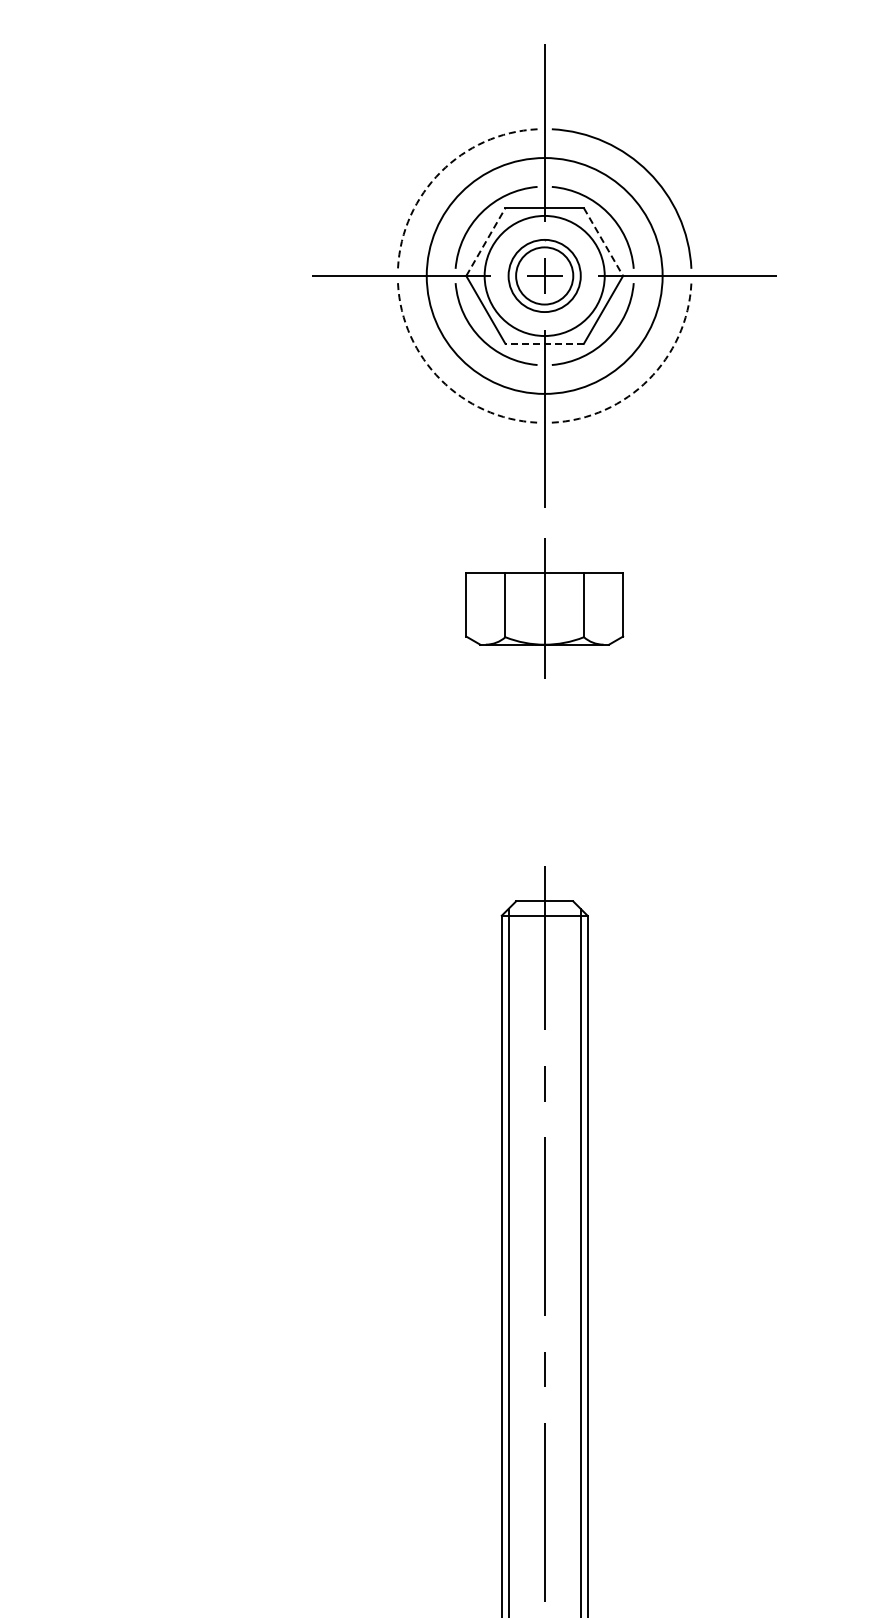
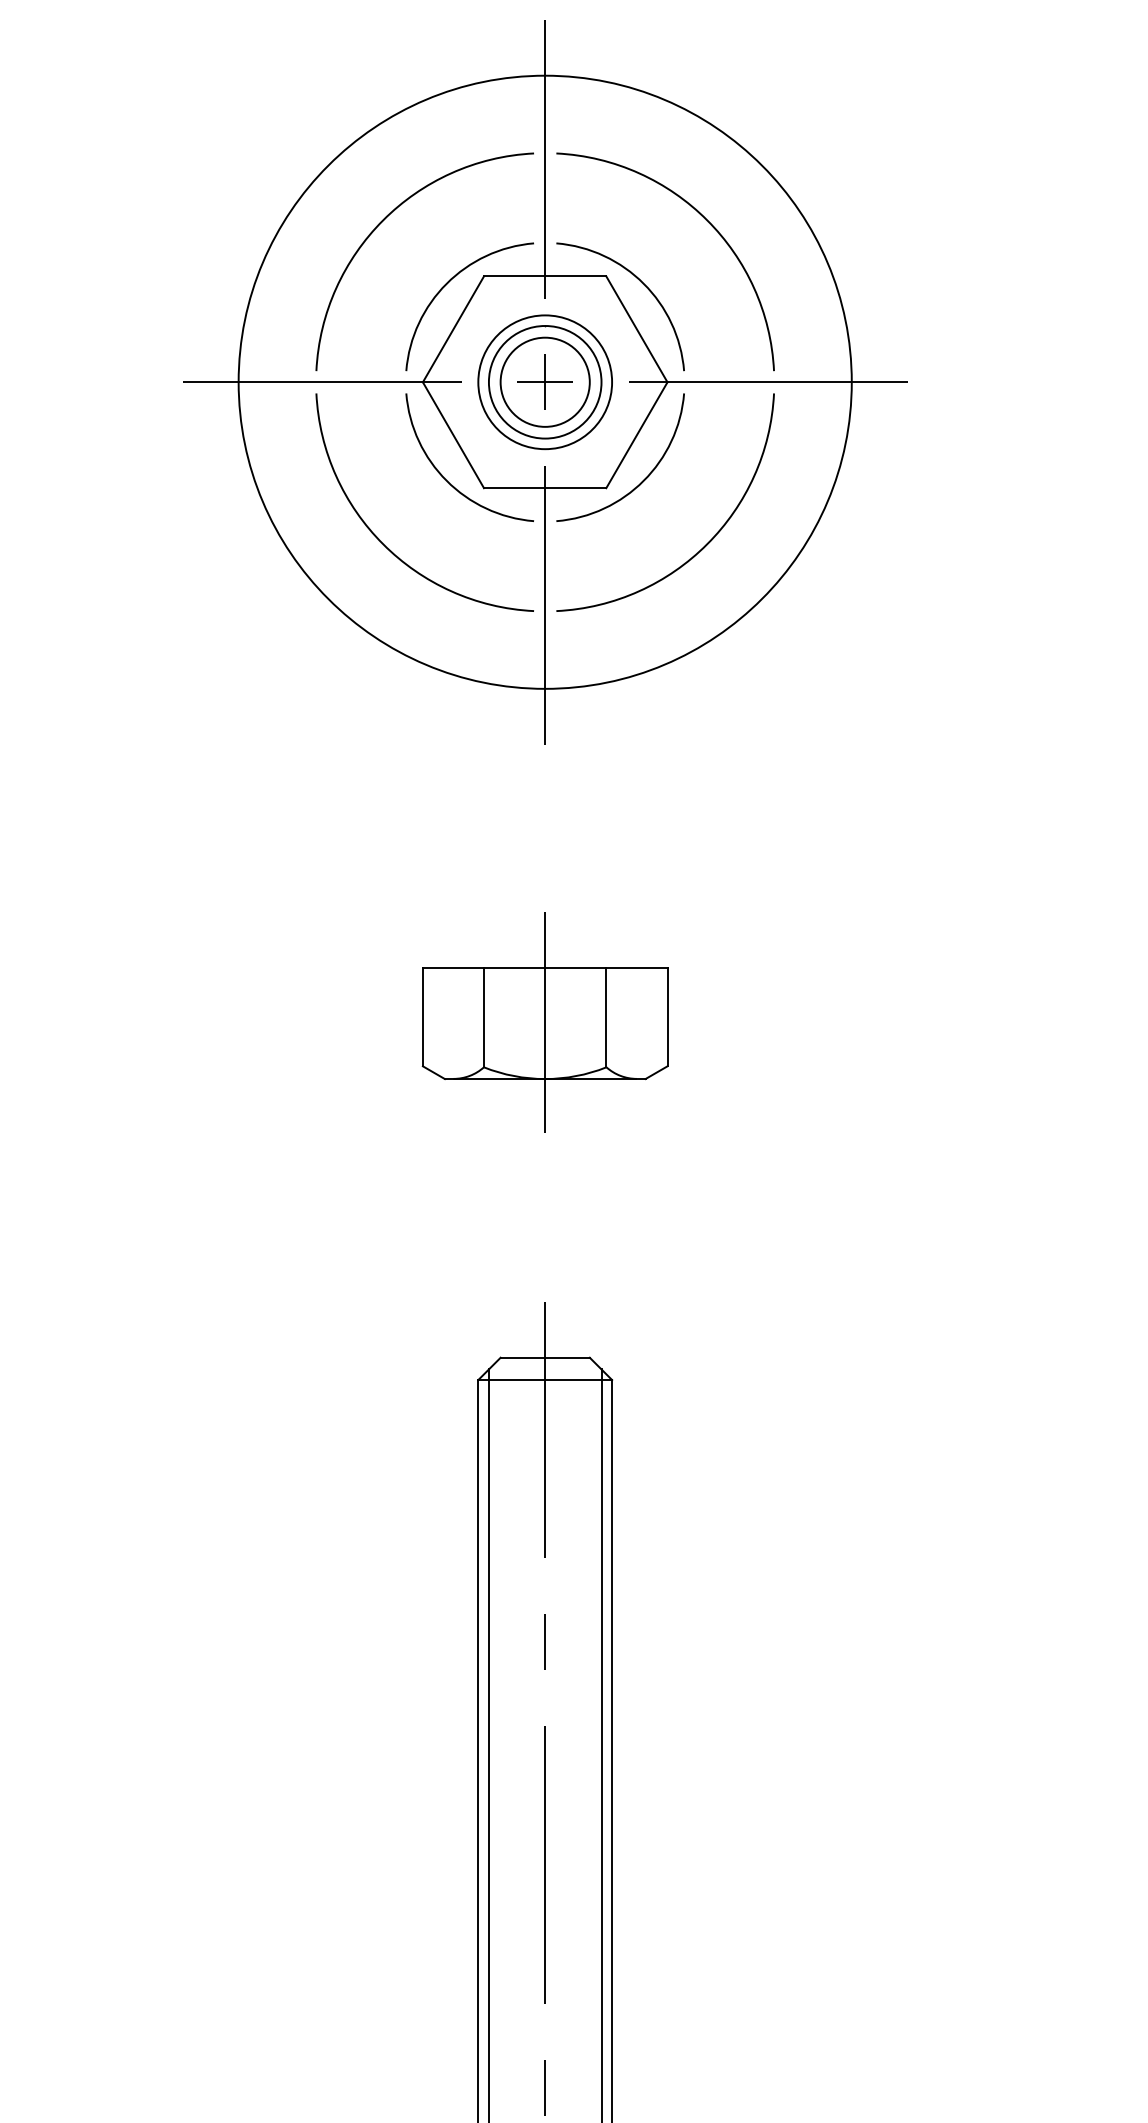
arc: (440, 172) -> (382, 220), dashed -> solid
line: (486, 241) -> (454, 328), dashed -> solid
line: (603, 242) -> (636, 330), dashed -> solid
circle: (544, 275) -> (544, 381), size x0.71
circle: (544, 275) -> (544, 381), size x1.67
line: (544, 343) -> (544, 487), dashed -> solid
arc: (440, 379) -> (382, 543), dashed -> solid
arc: (648, 379) -> (707, 543), dashed -> solid
part: (544, 608) -> (544, 1022), moved

